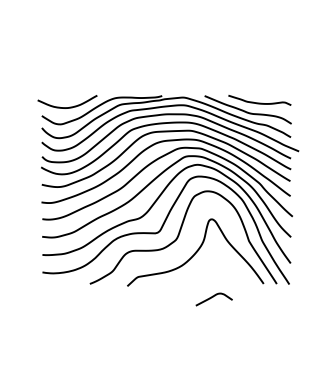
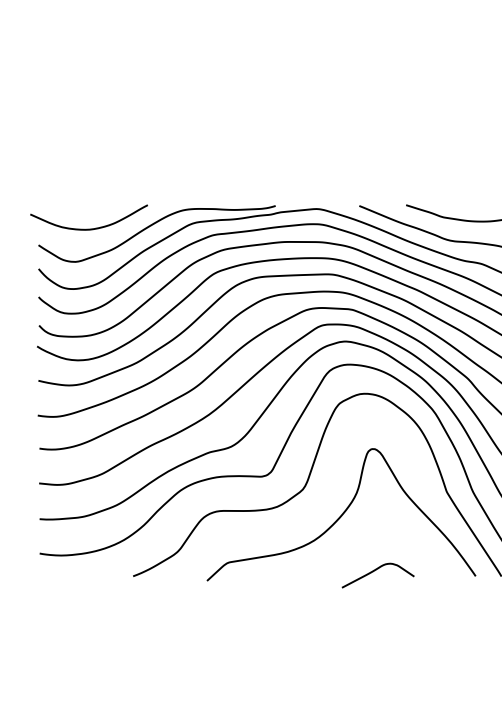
curve: (213, 297) -> (376, 571), moved

